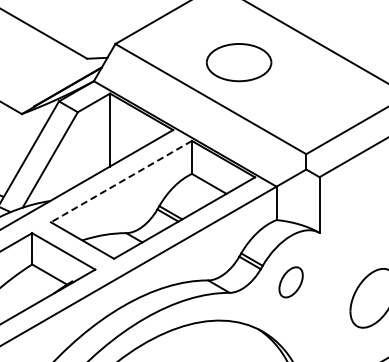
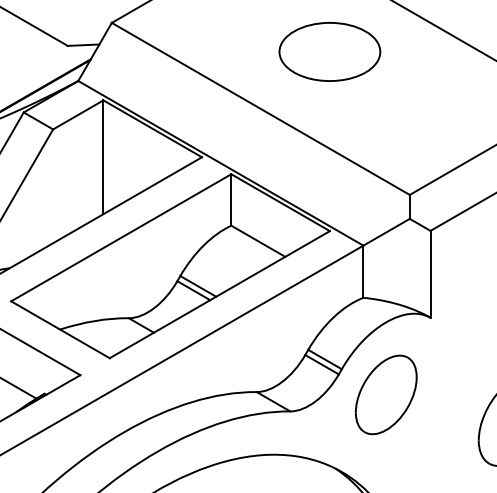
part: (239, 62) -> (330, 51), moved
line: (121, 181) -> (121, 237), dashed -> solid
part: (290, 282) -> (385, 395), size x1.67

